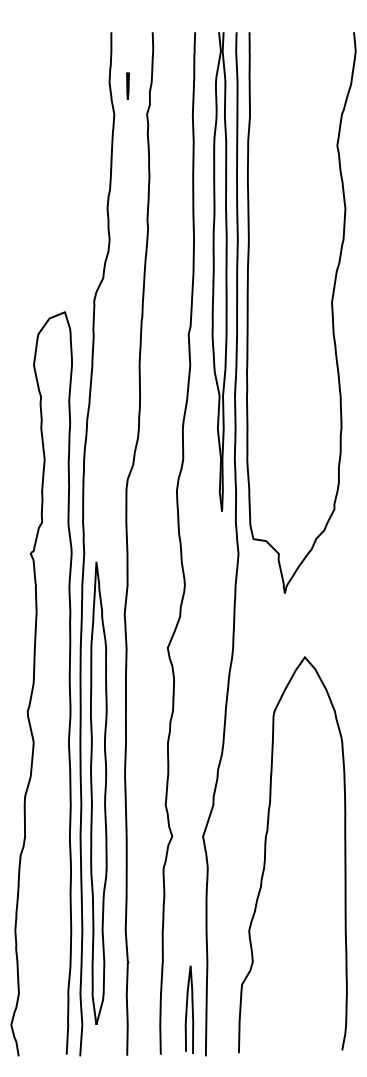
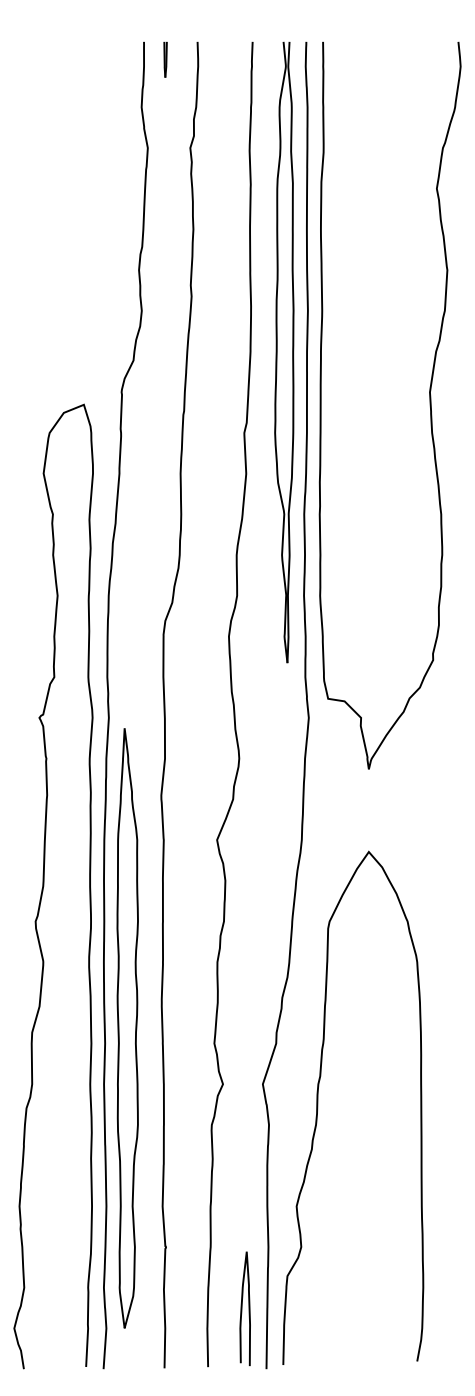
line: (127, 85) -> (165, 59), moved
curve: (266, 854) -> (318, 1107), moved

